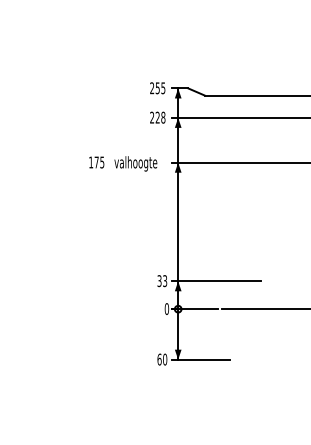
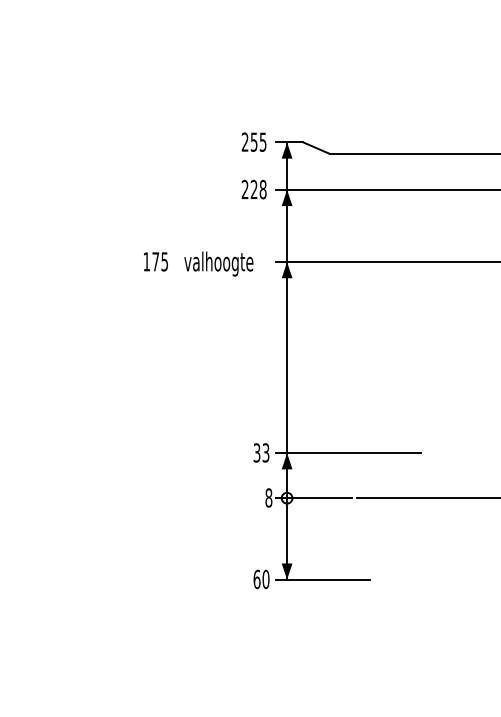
text: (166, 308) -> (268, 497), 0 -> 8

